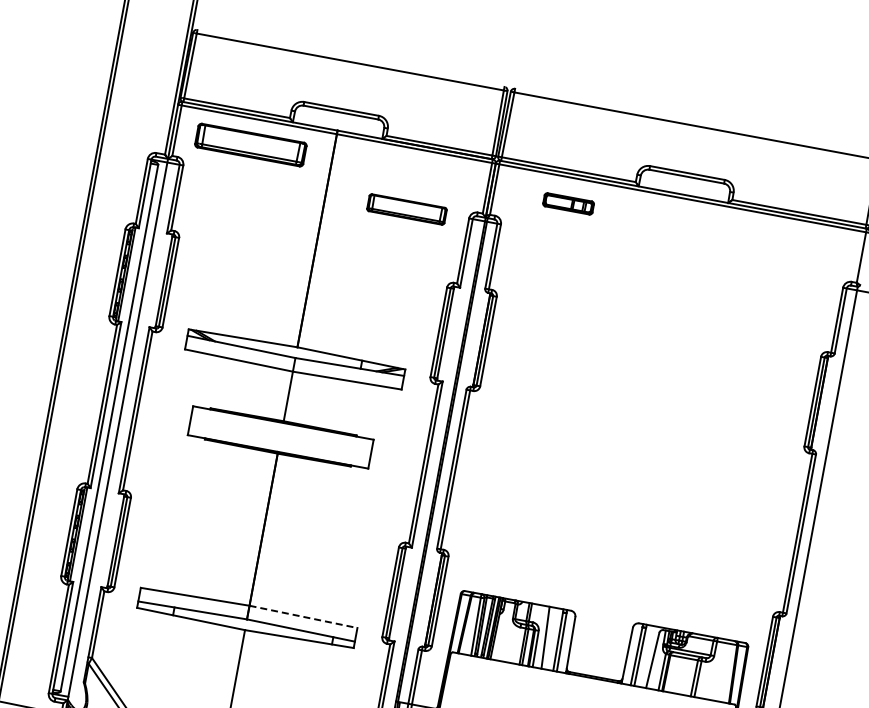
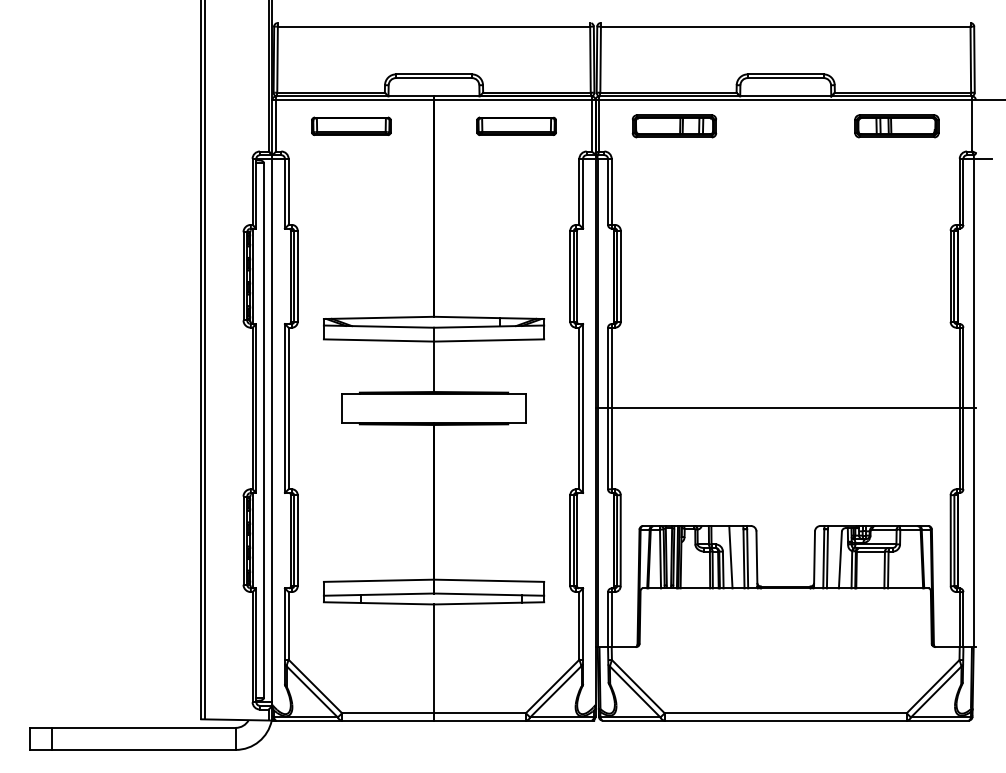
part: (251, 144) -> (351, 125), size x0.71
part: (568, 204) -> (674, 126), size x1.67
part: (407, 208) -> (516, 125), moved
part: (786, 244) -> (896, 126), added
line: (626, 501) -> (785, 408), added
line: (303, 616) -> (489, 580), dashed -> solid

